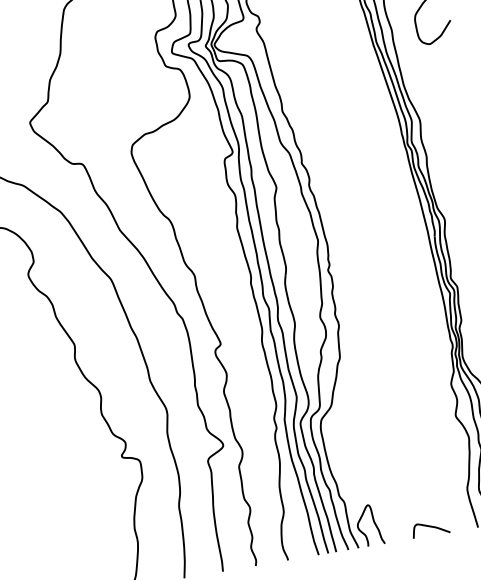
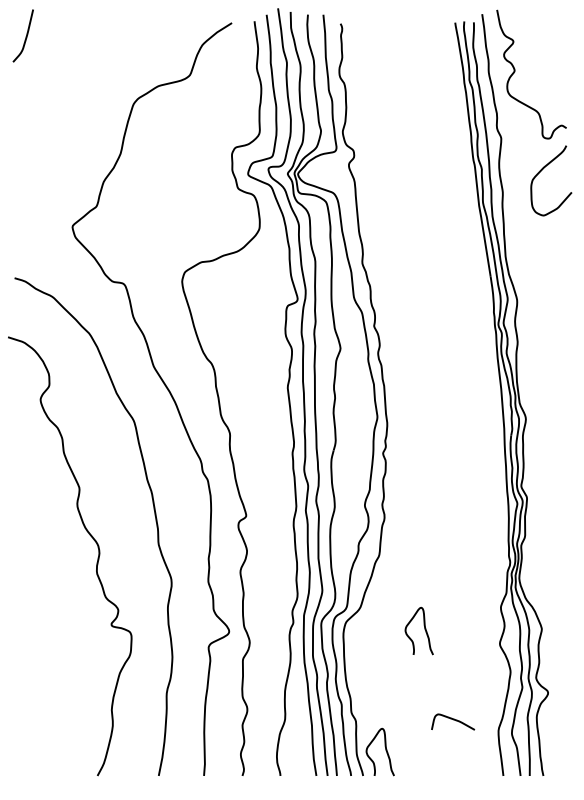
curve: (389, 414) -> (424, 629), added
curve: (430, 527) -> (453, 720), moved

